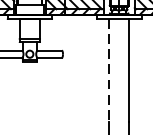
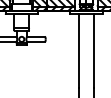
line: (108, 70) -> (78, 51), dashed -> solid

